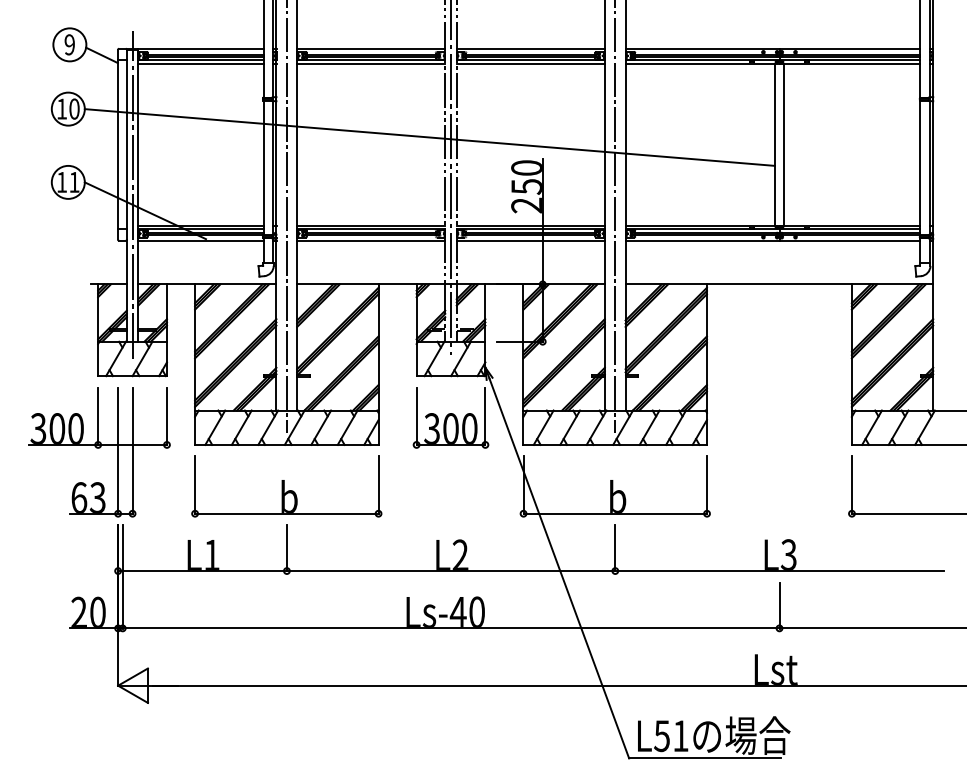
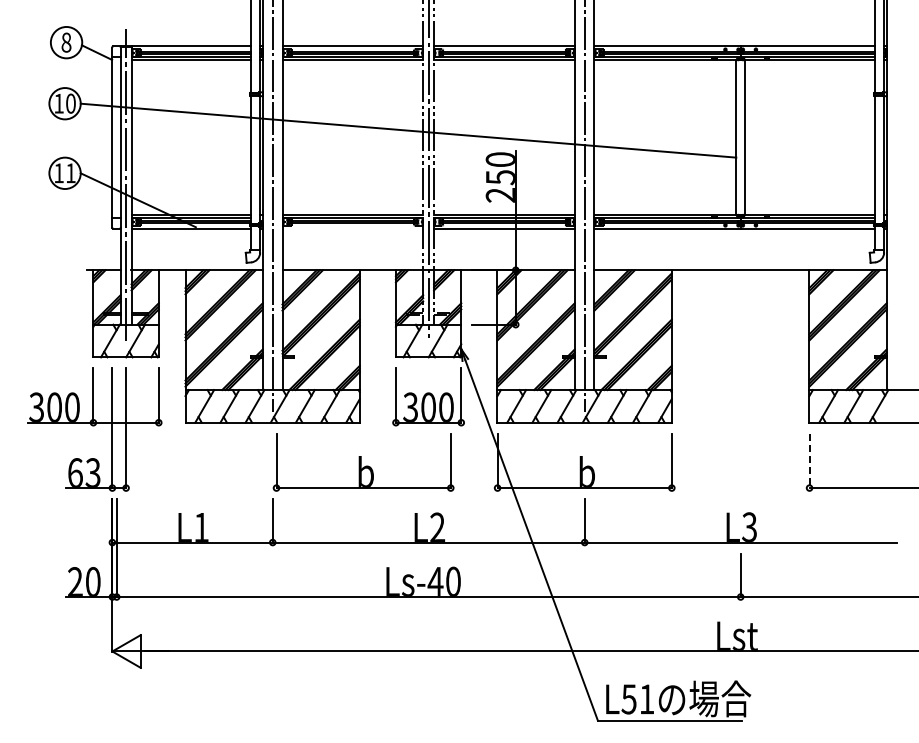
text: (69, 44) -> (66, 42), 9 -> 8
line: (370, 240) -> (352, 228), removed
line: (851, 485) -> (809, 461), solid -> dashed
part: (286, 486) -> (363, 462), moved

